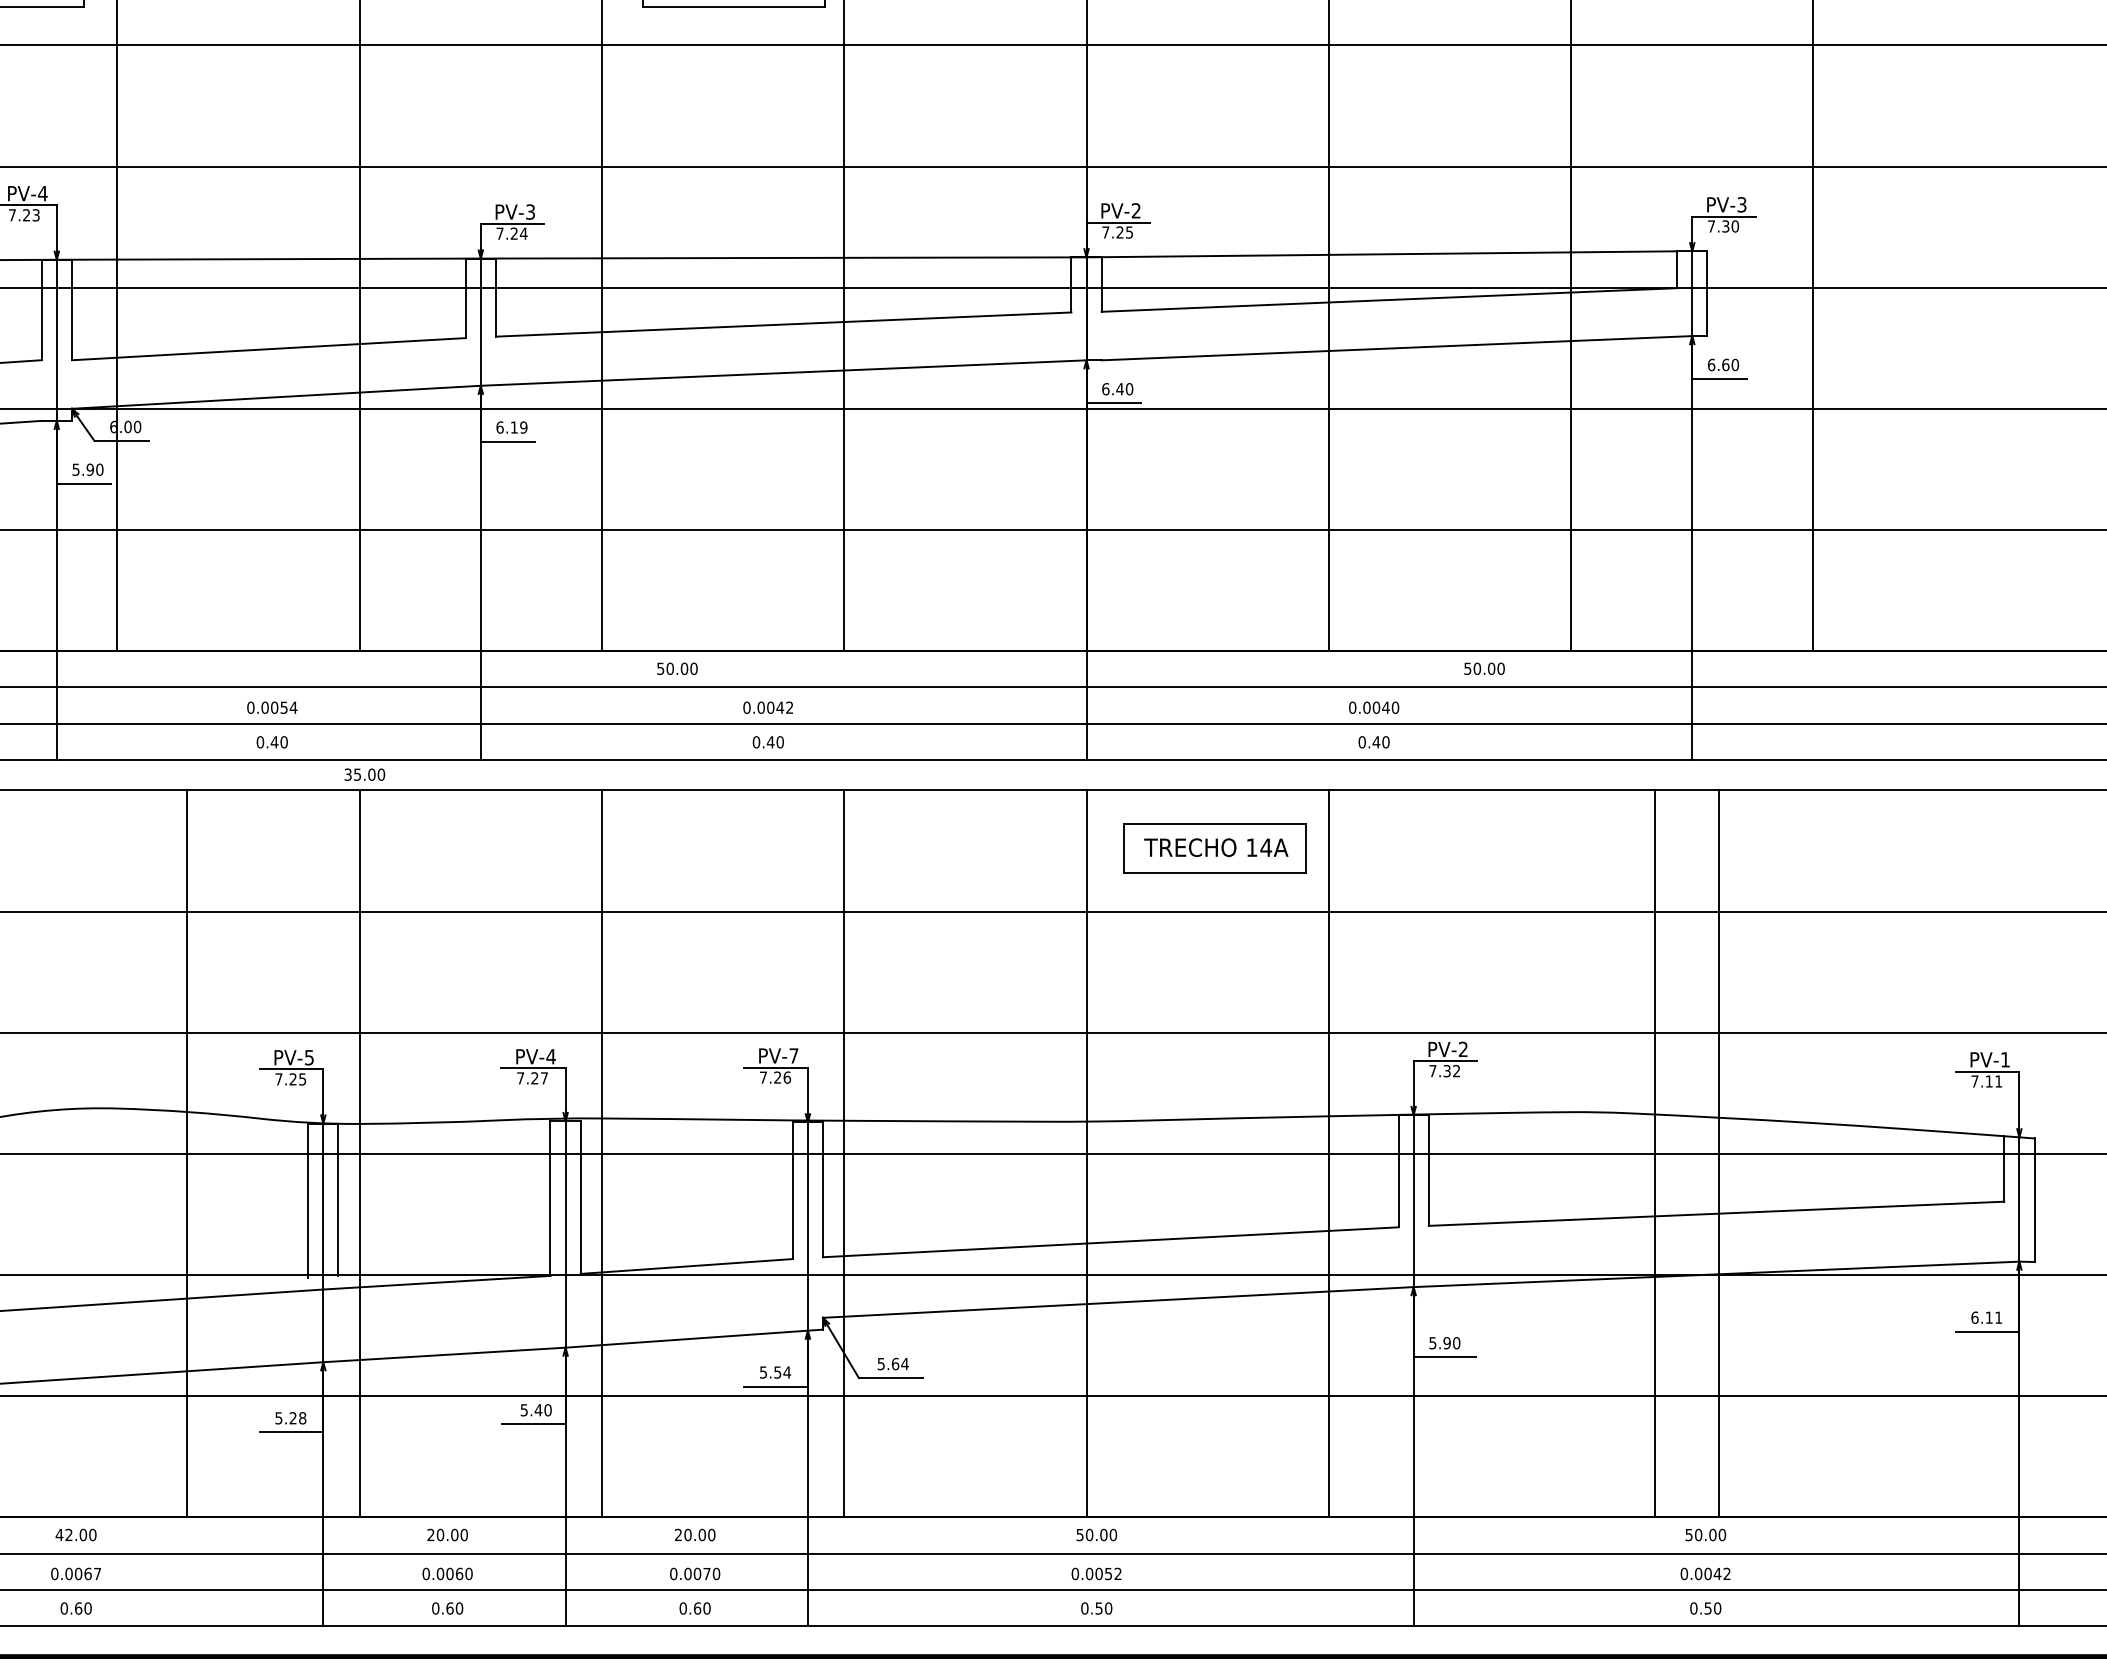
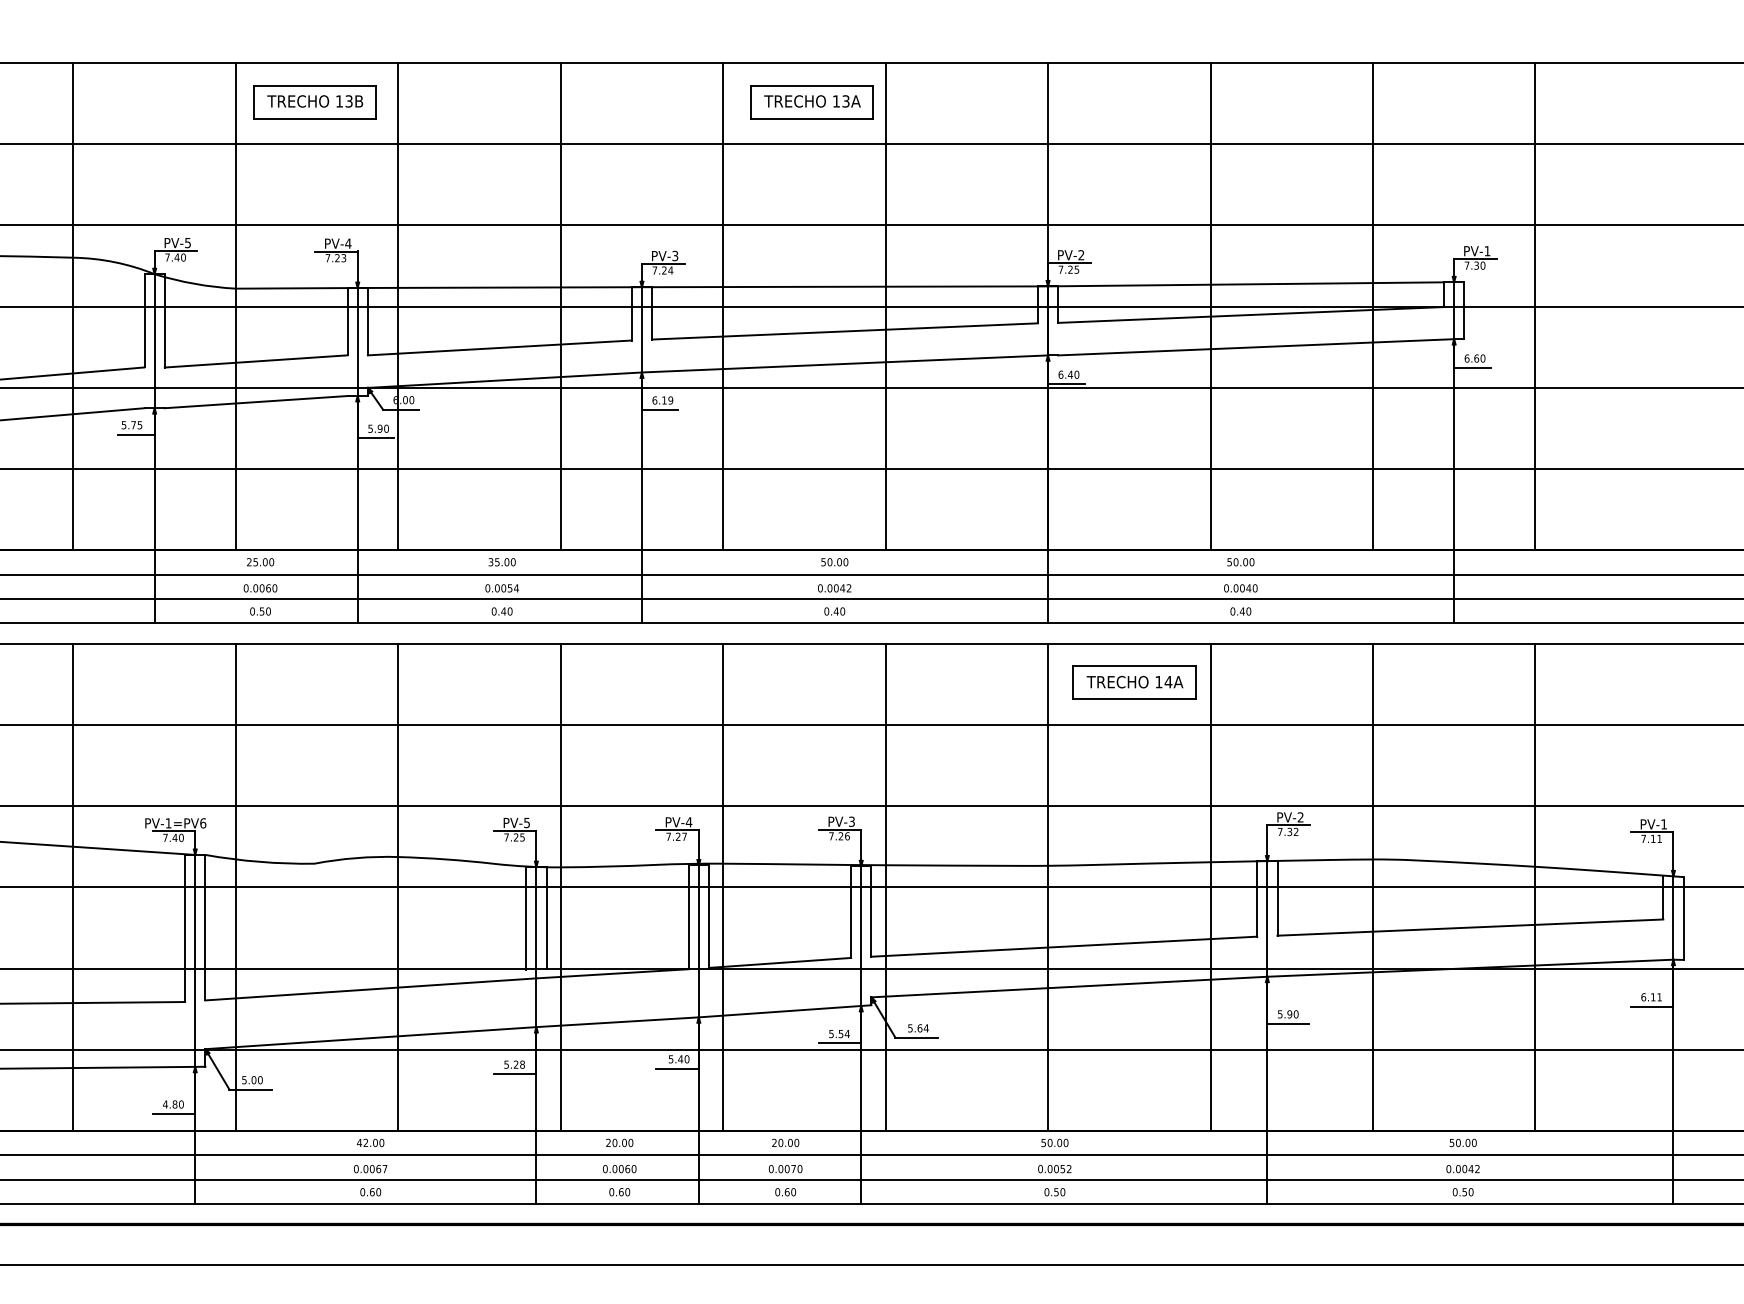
text: (1742, 205) -> (1487, 251), PV-3 -> PV-1
text: (677, 669) -> (834, 562), moved
text: (1483, 669) -> (1240, 562), moved
text: (363, 775) -> (501, 562), moved
text: (793, 1055) -> (851, 821), PV-7 -> PV-3
line: (187, 1153) -> (398, 887), moved
line: (1654, 1153) -> (1372, 887), moved
line: (1719, 1153) -> (1535, 887), moved

